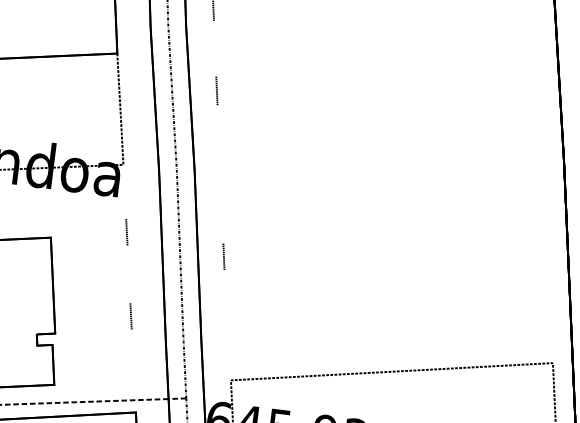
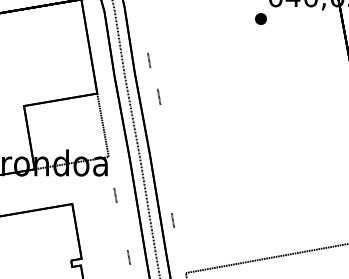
line: (217, 90) -> (159, 96), moved
line: (224, 256) -> (173, 220), moved
line: (130, 316) -> (128, 257), moved

